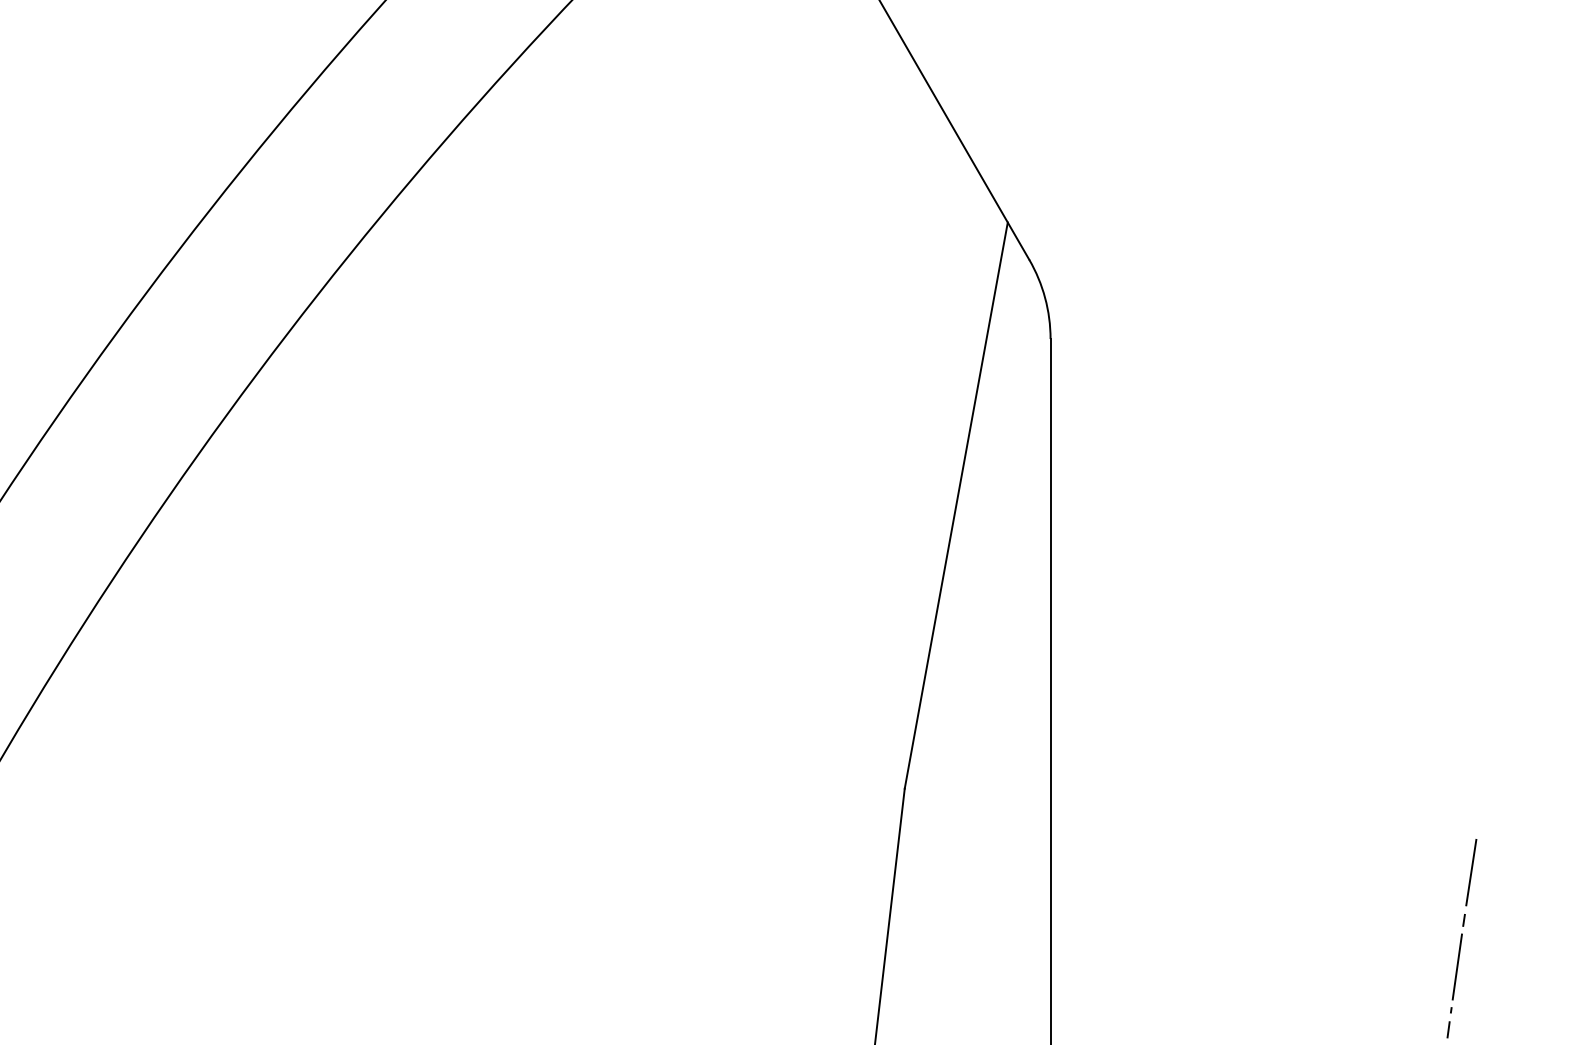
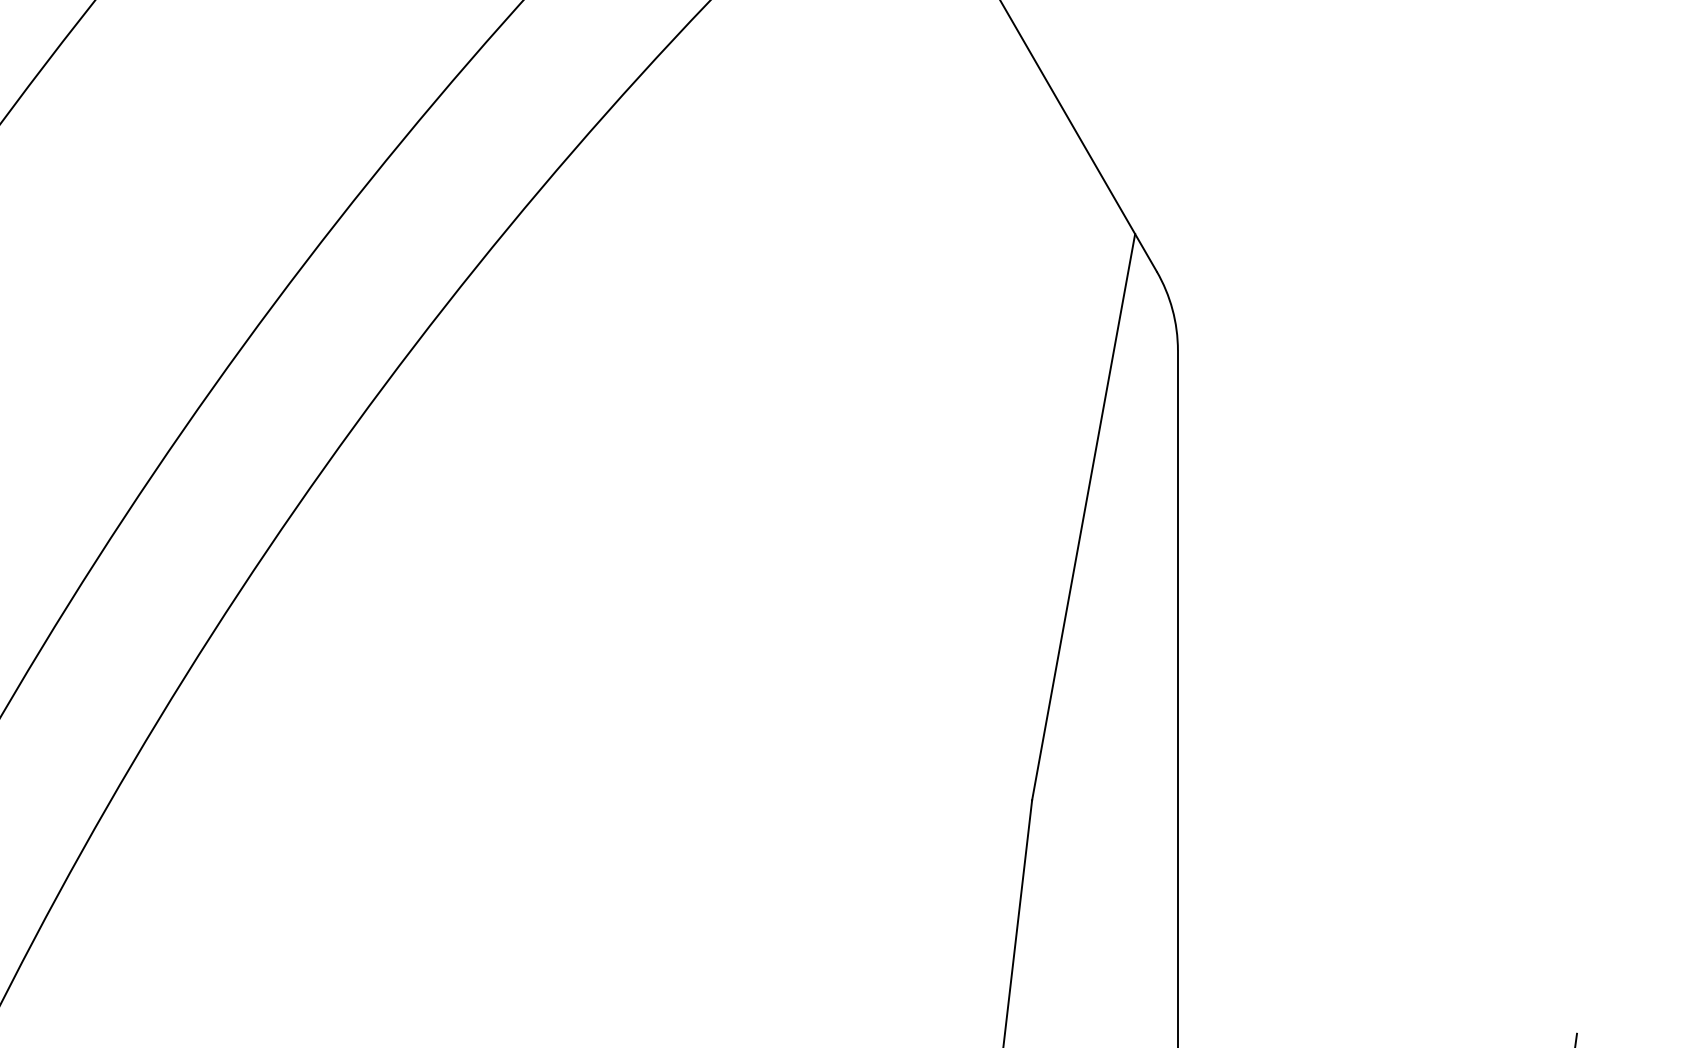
line: (1471, 871) -> (1598, 883), removed
line: (1458, 962) -> (1585, 974), removed

